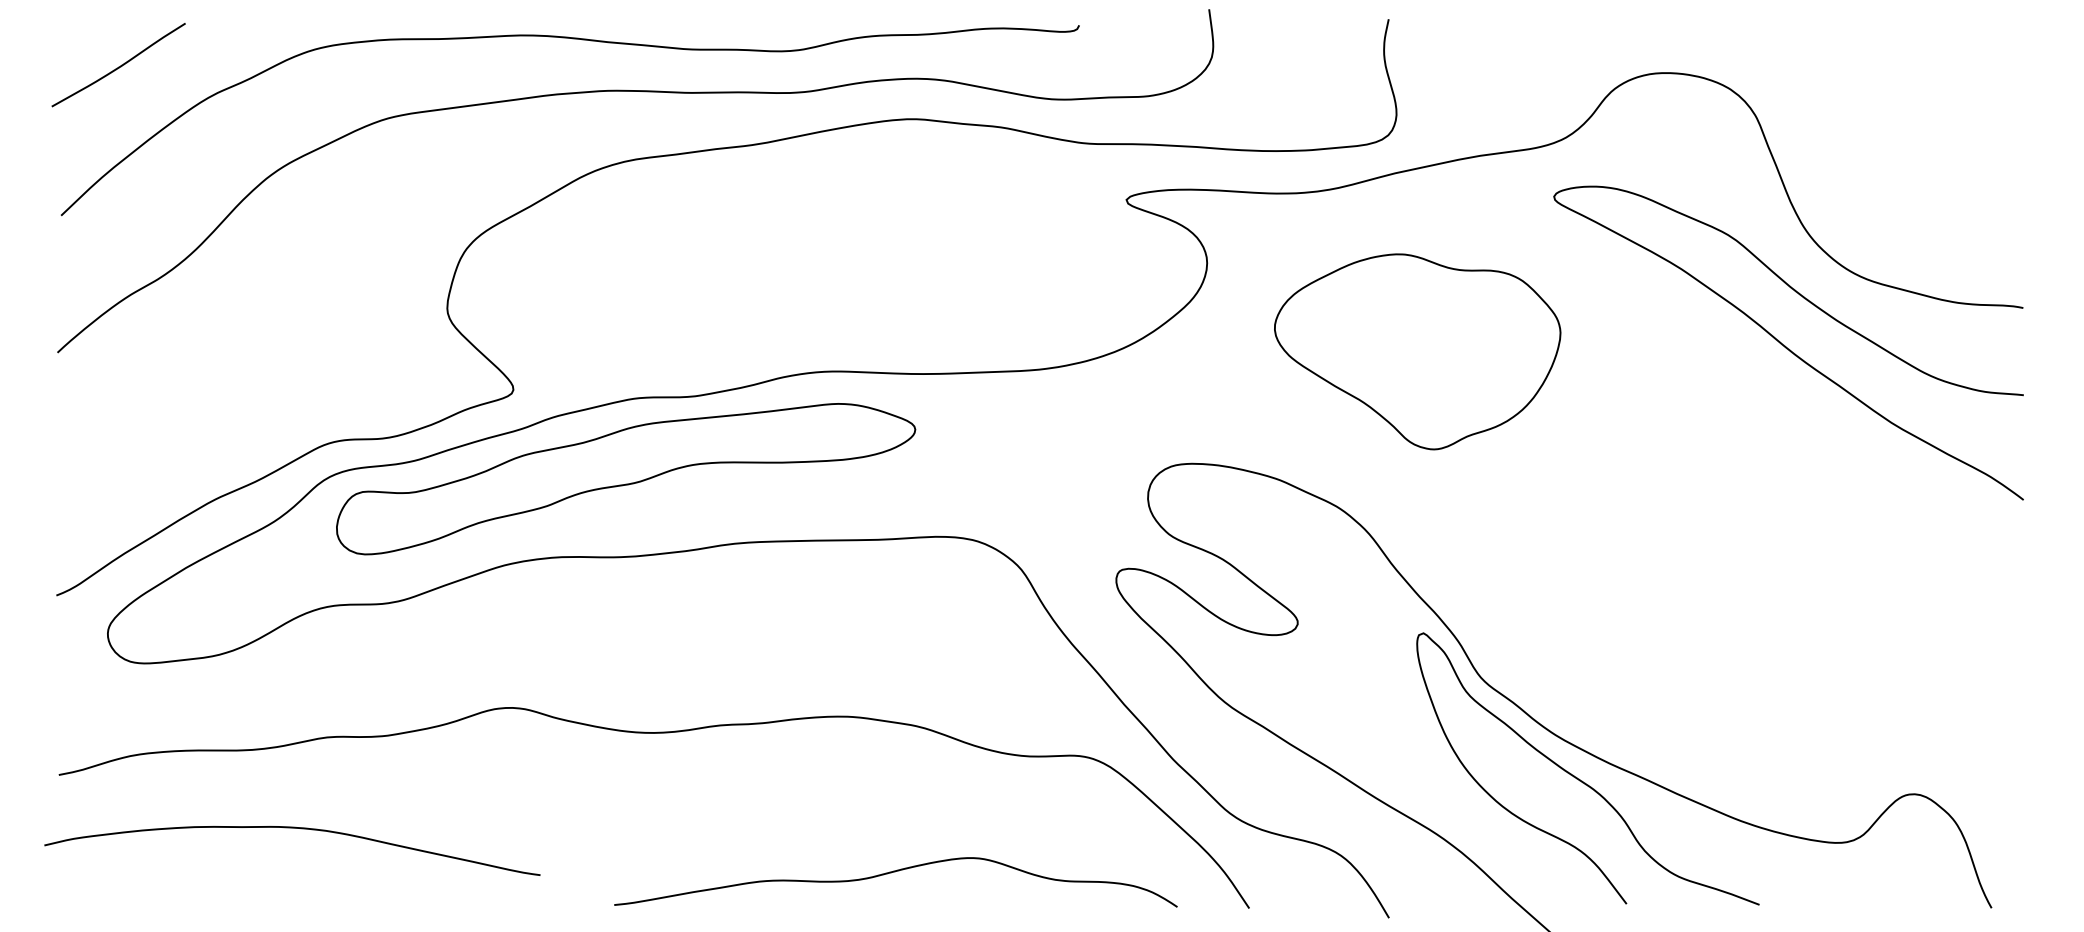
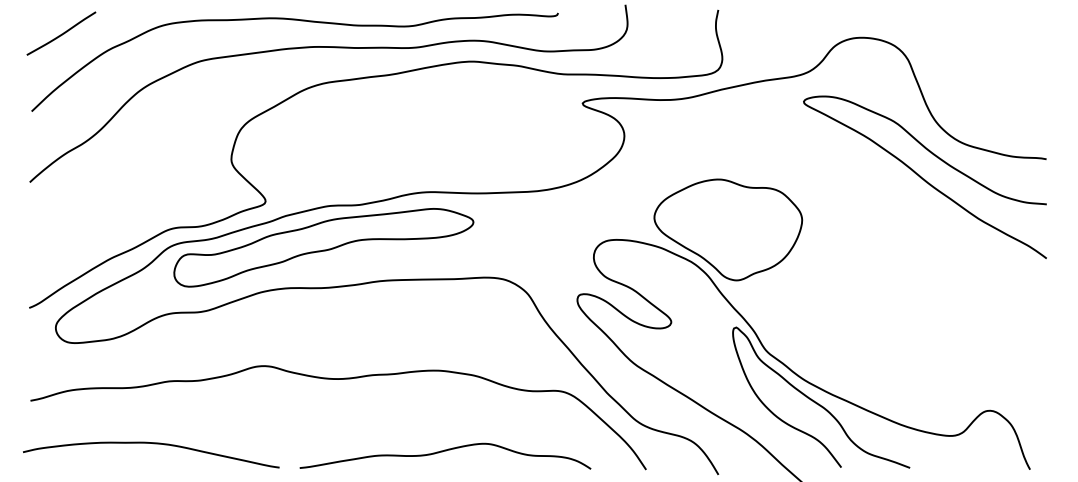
part: (1418, 350) -> (728, 229), moved
curve: (296, 830) -> (153, 444), moved
curve: (896, 872) -> (445, 451), moved

